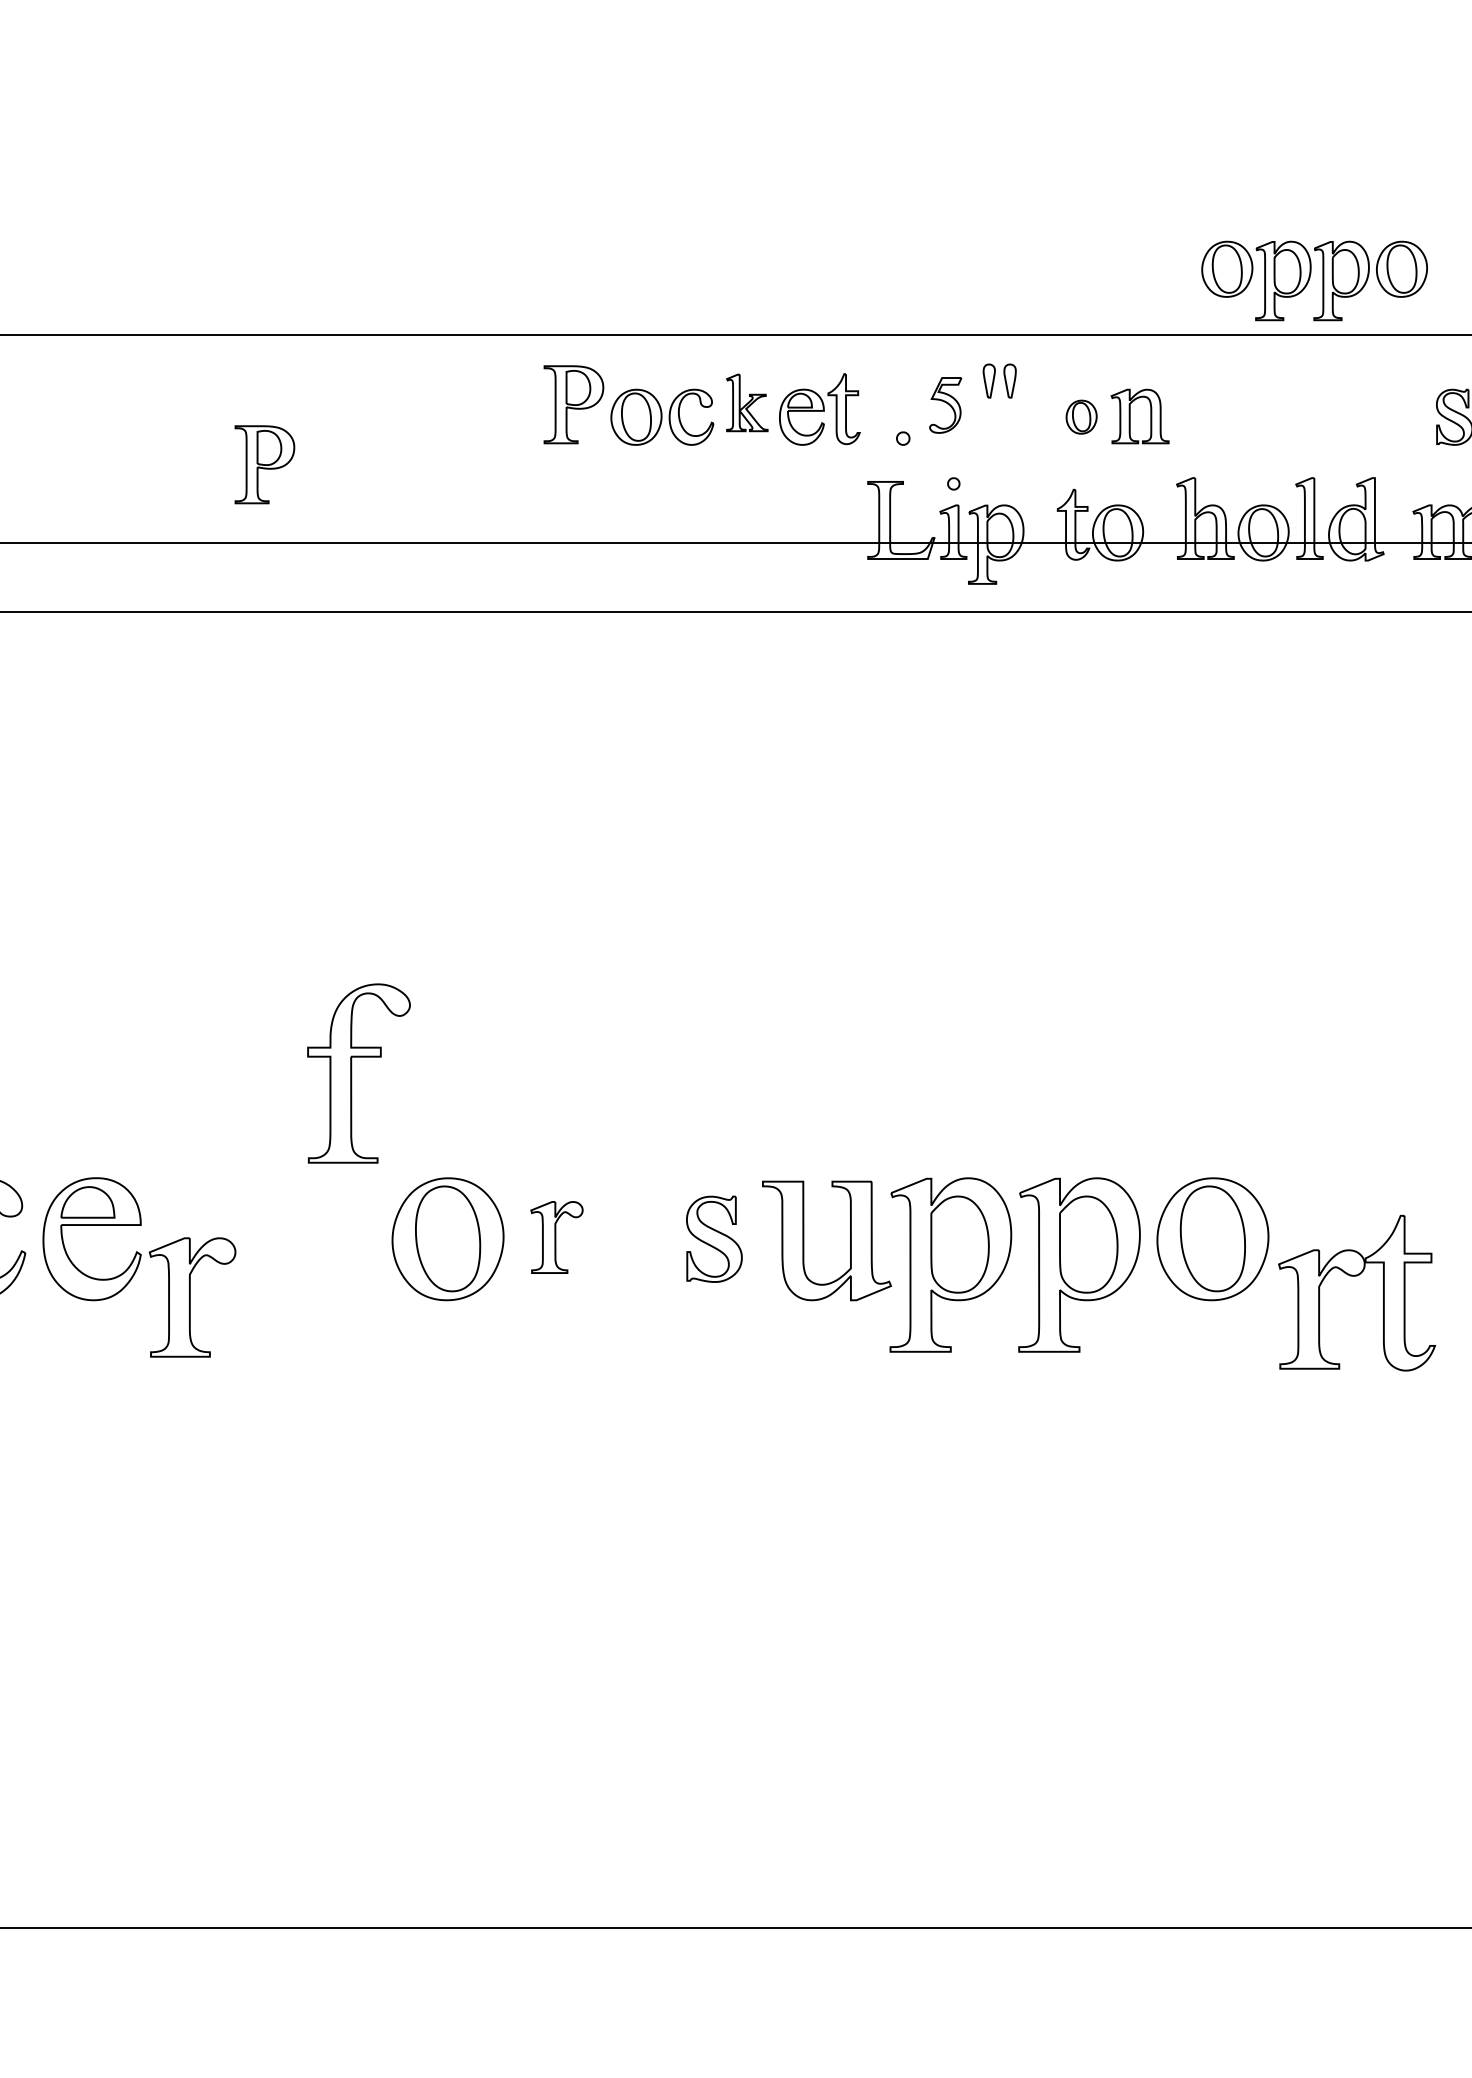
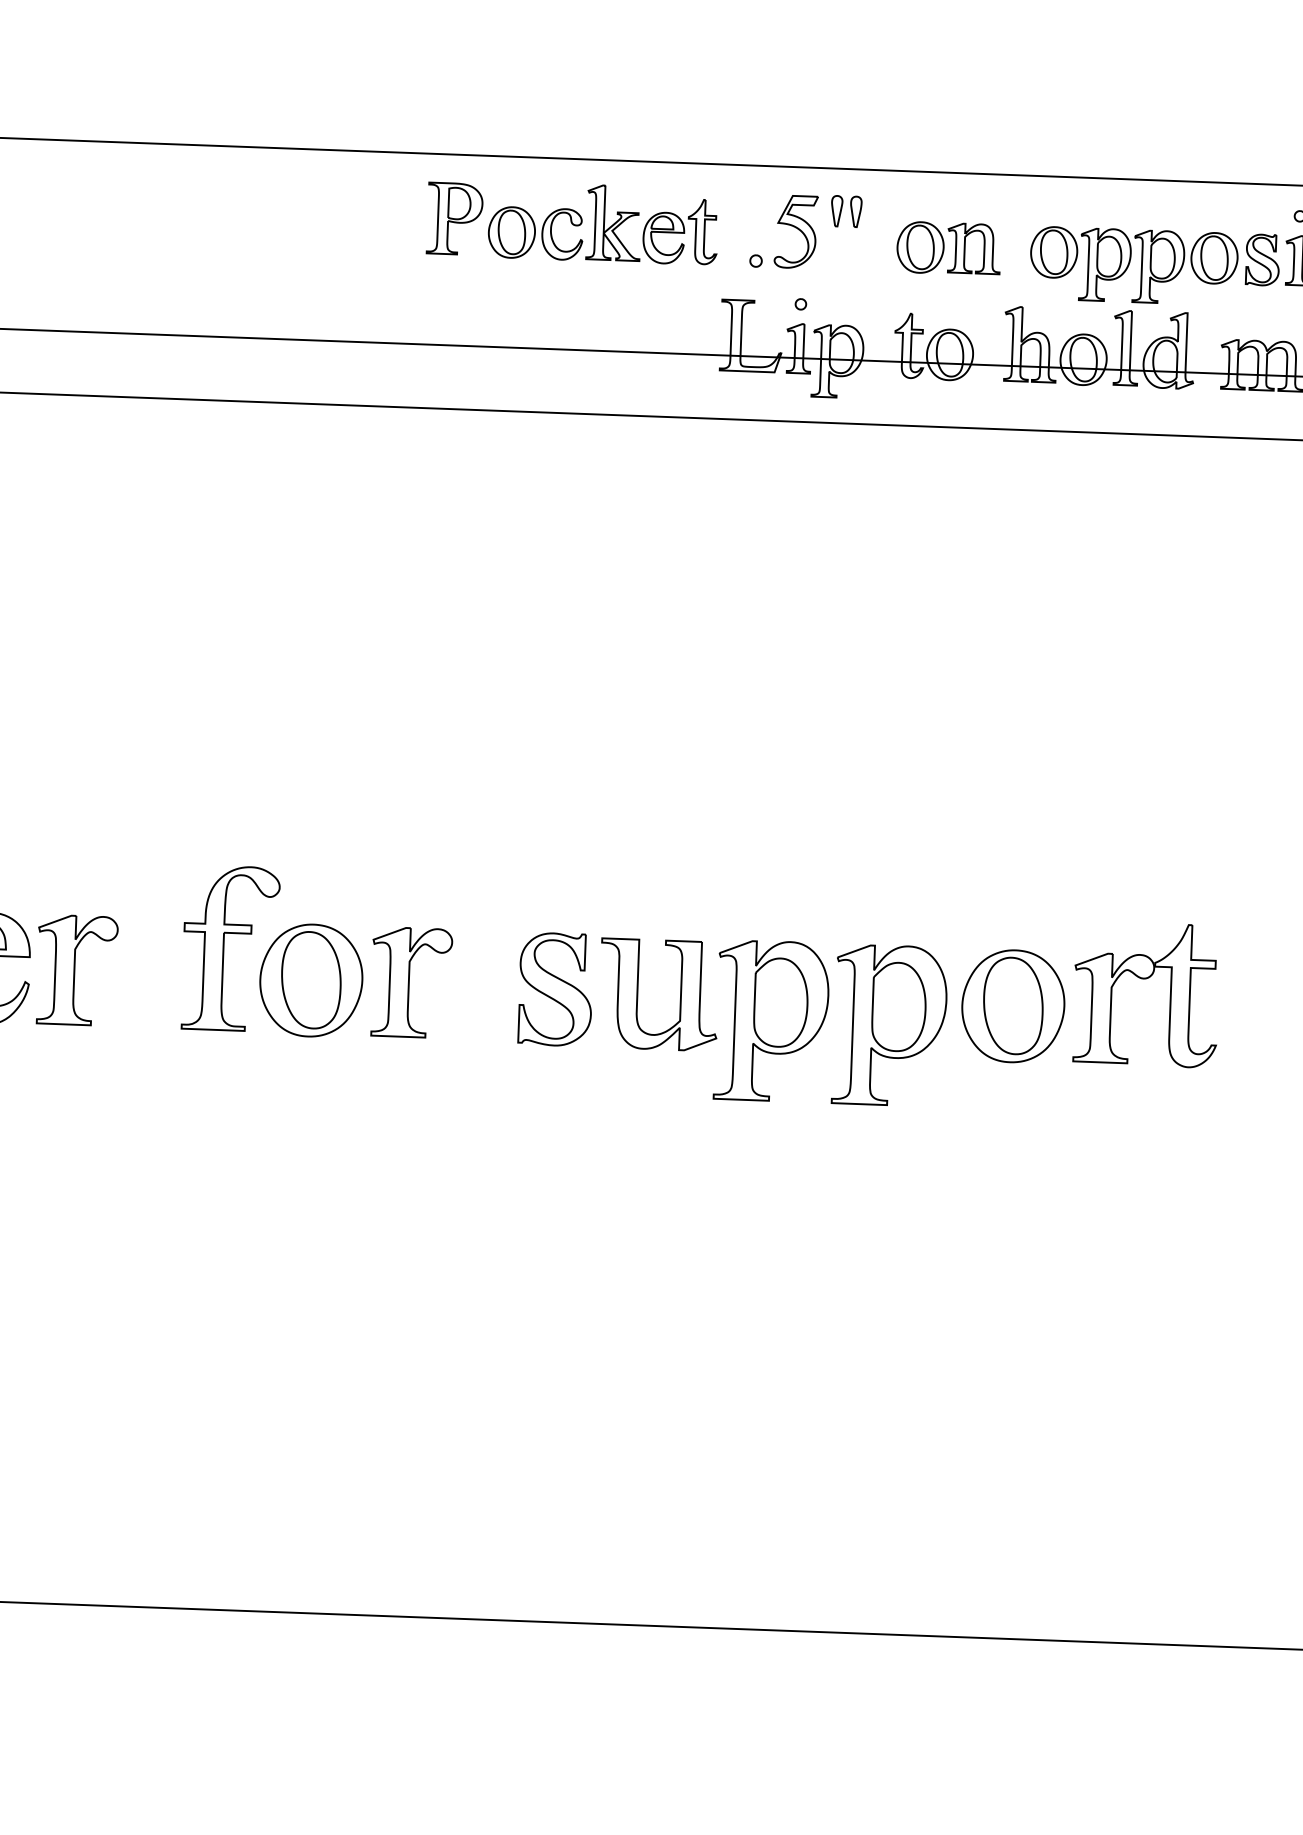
part: (1314, 280) -> (1133, 265), moved
part: (747, 402) -> (614, 222), size x1.43
part: (945, 405) -> (795, 232), size x1.43
part: (1081, 416) -> (920, 246), size x1.67
part: (264, 464) -> (168, 263), removed
part: (358, 1073) -> (230, 948), moved
part: (556, 1237) -> (410, 982), size x1.67
part: (714, 1239) -> (555, 989), size x1.43
part: (1357, 1276) -> (1147, 979), moved
part: (192, 1297) -> (76, 970), moved

